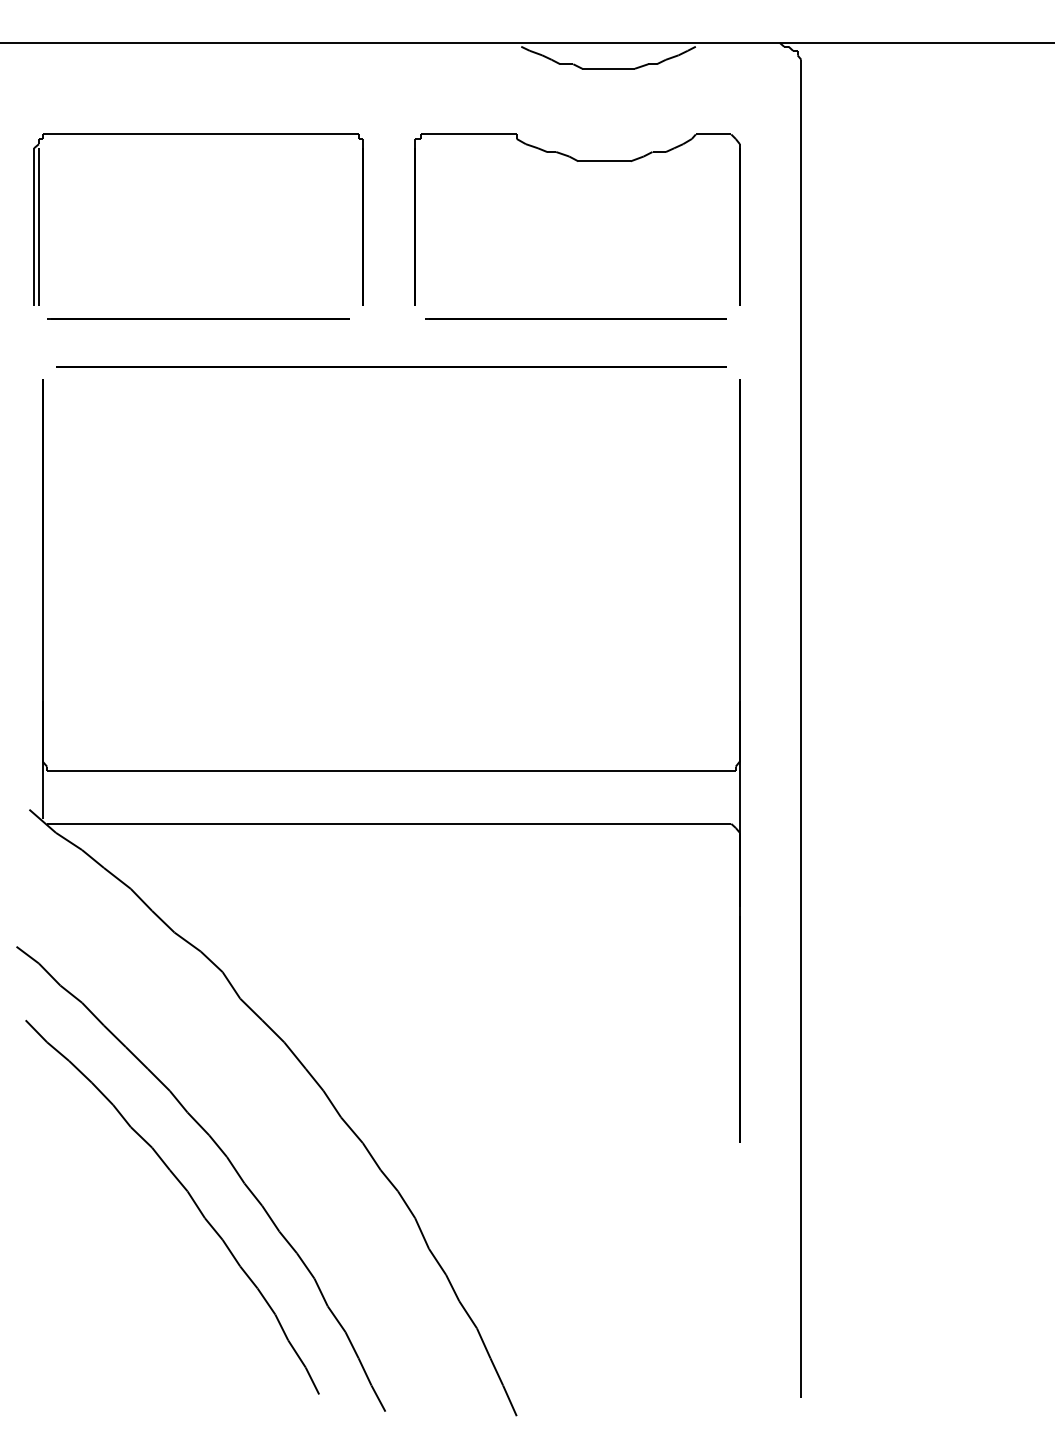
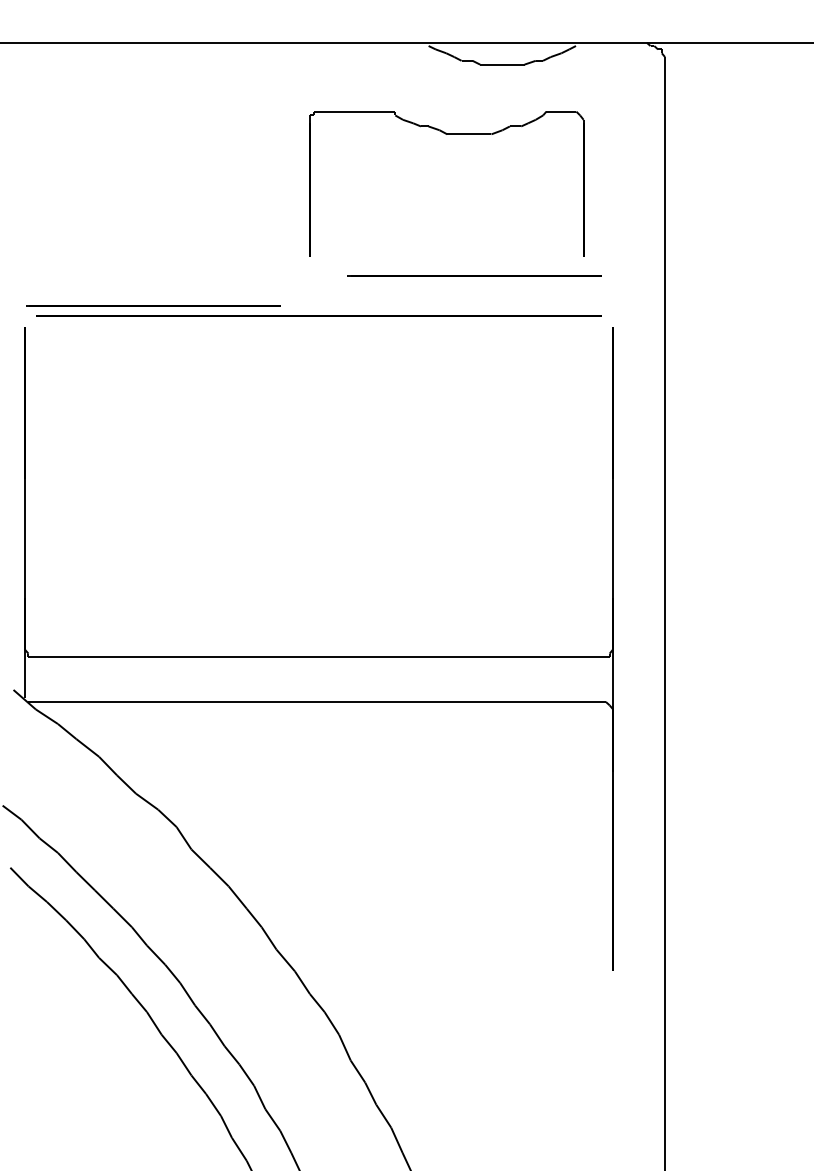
part: (198, 134) -> (156, 120), removed
part: (577, 161) -> (446, 134), moved
line: (198, 318) -> (153, 305), moved

